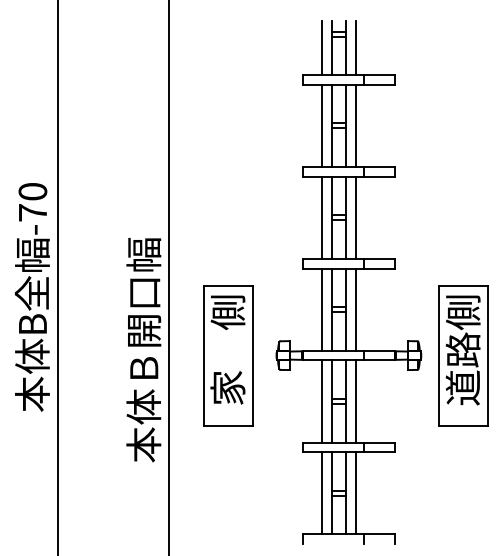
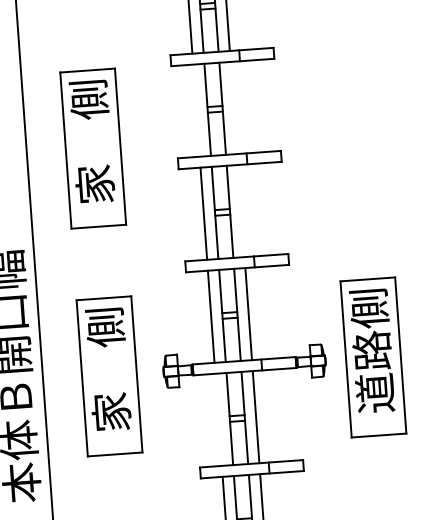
line: (322, 125) -> (196, 110), removed
line: (355, 125) -> (233, 107), removed
part: (228, 152) -> (93, 148), added
line: (355, 217) -> (240, 210), removed
line: (322, 401) -> (218, 419), removed

